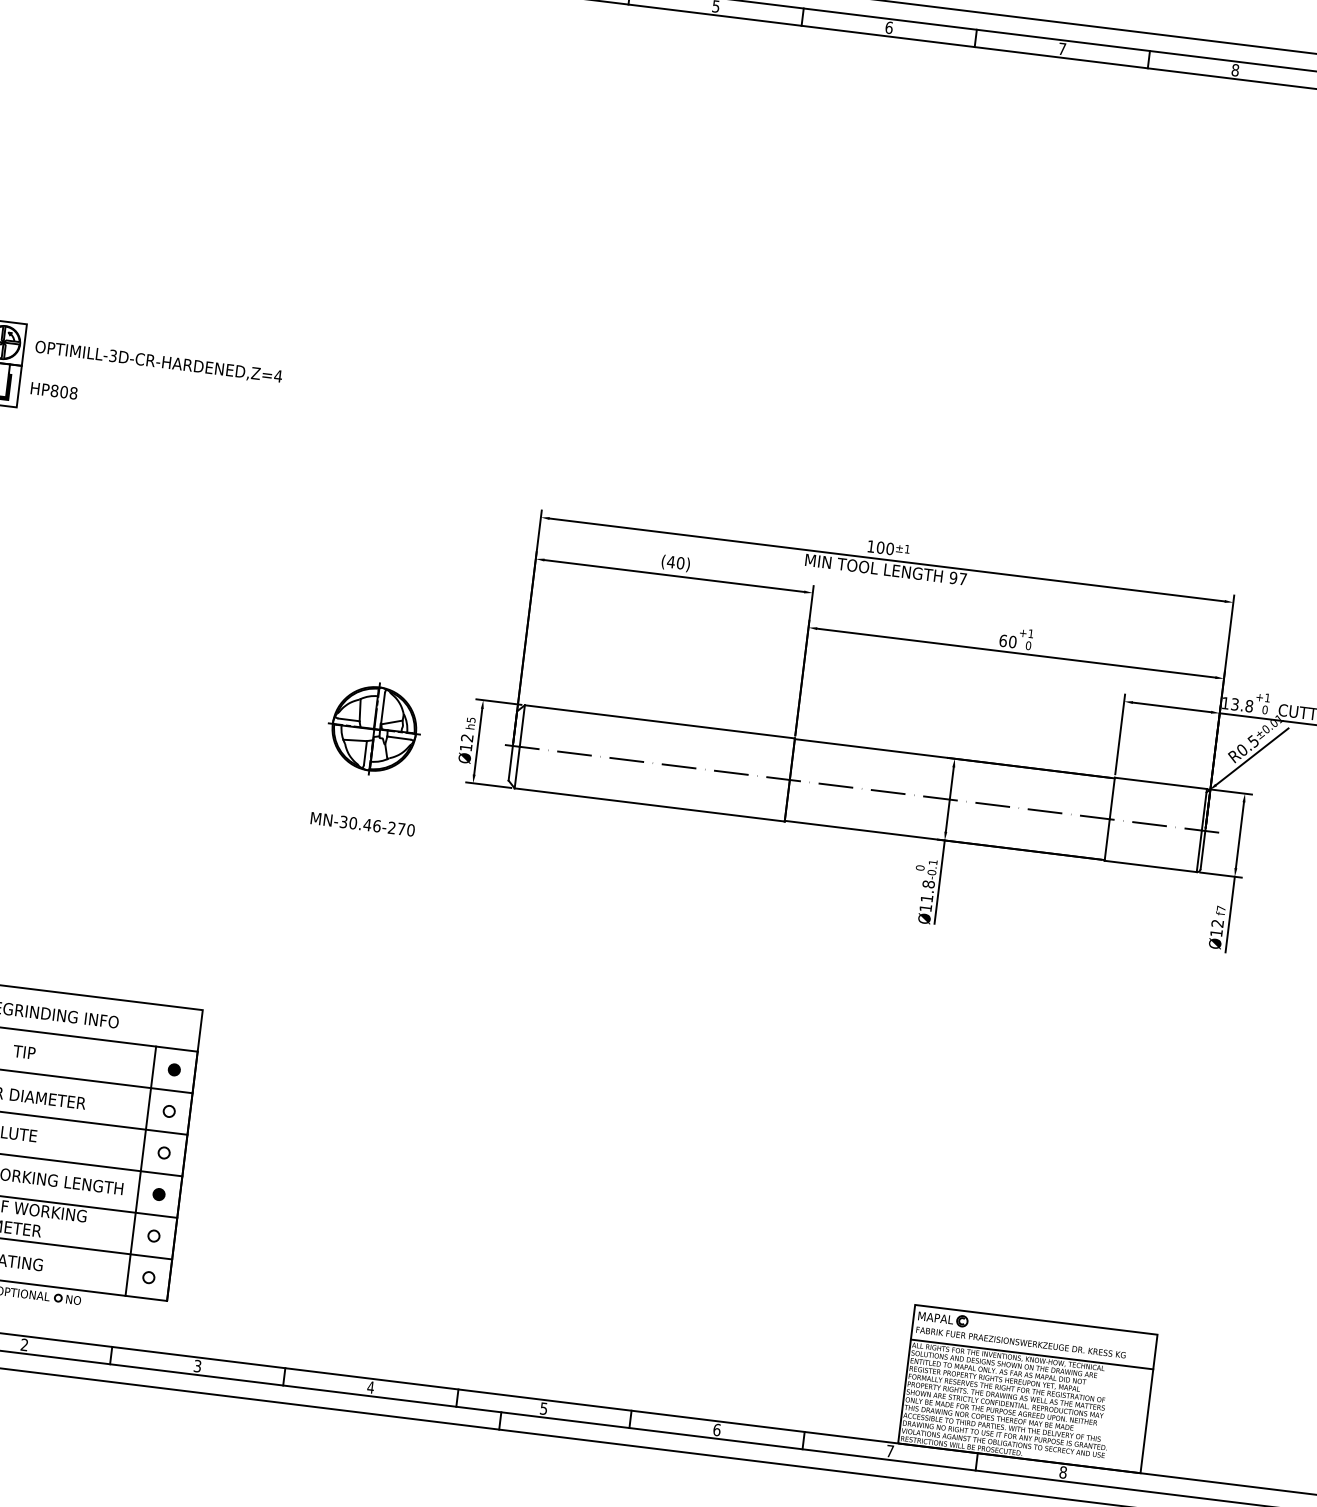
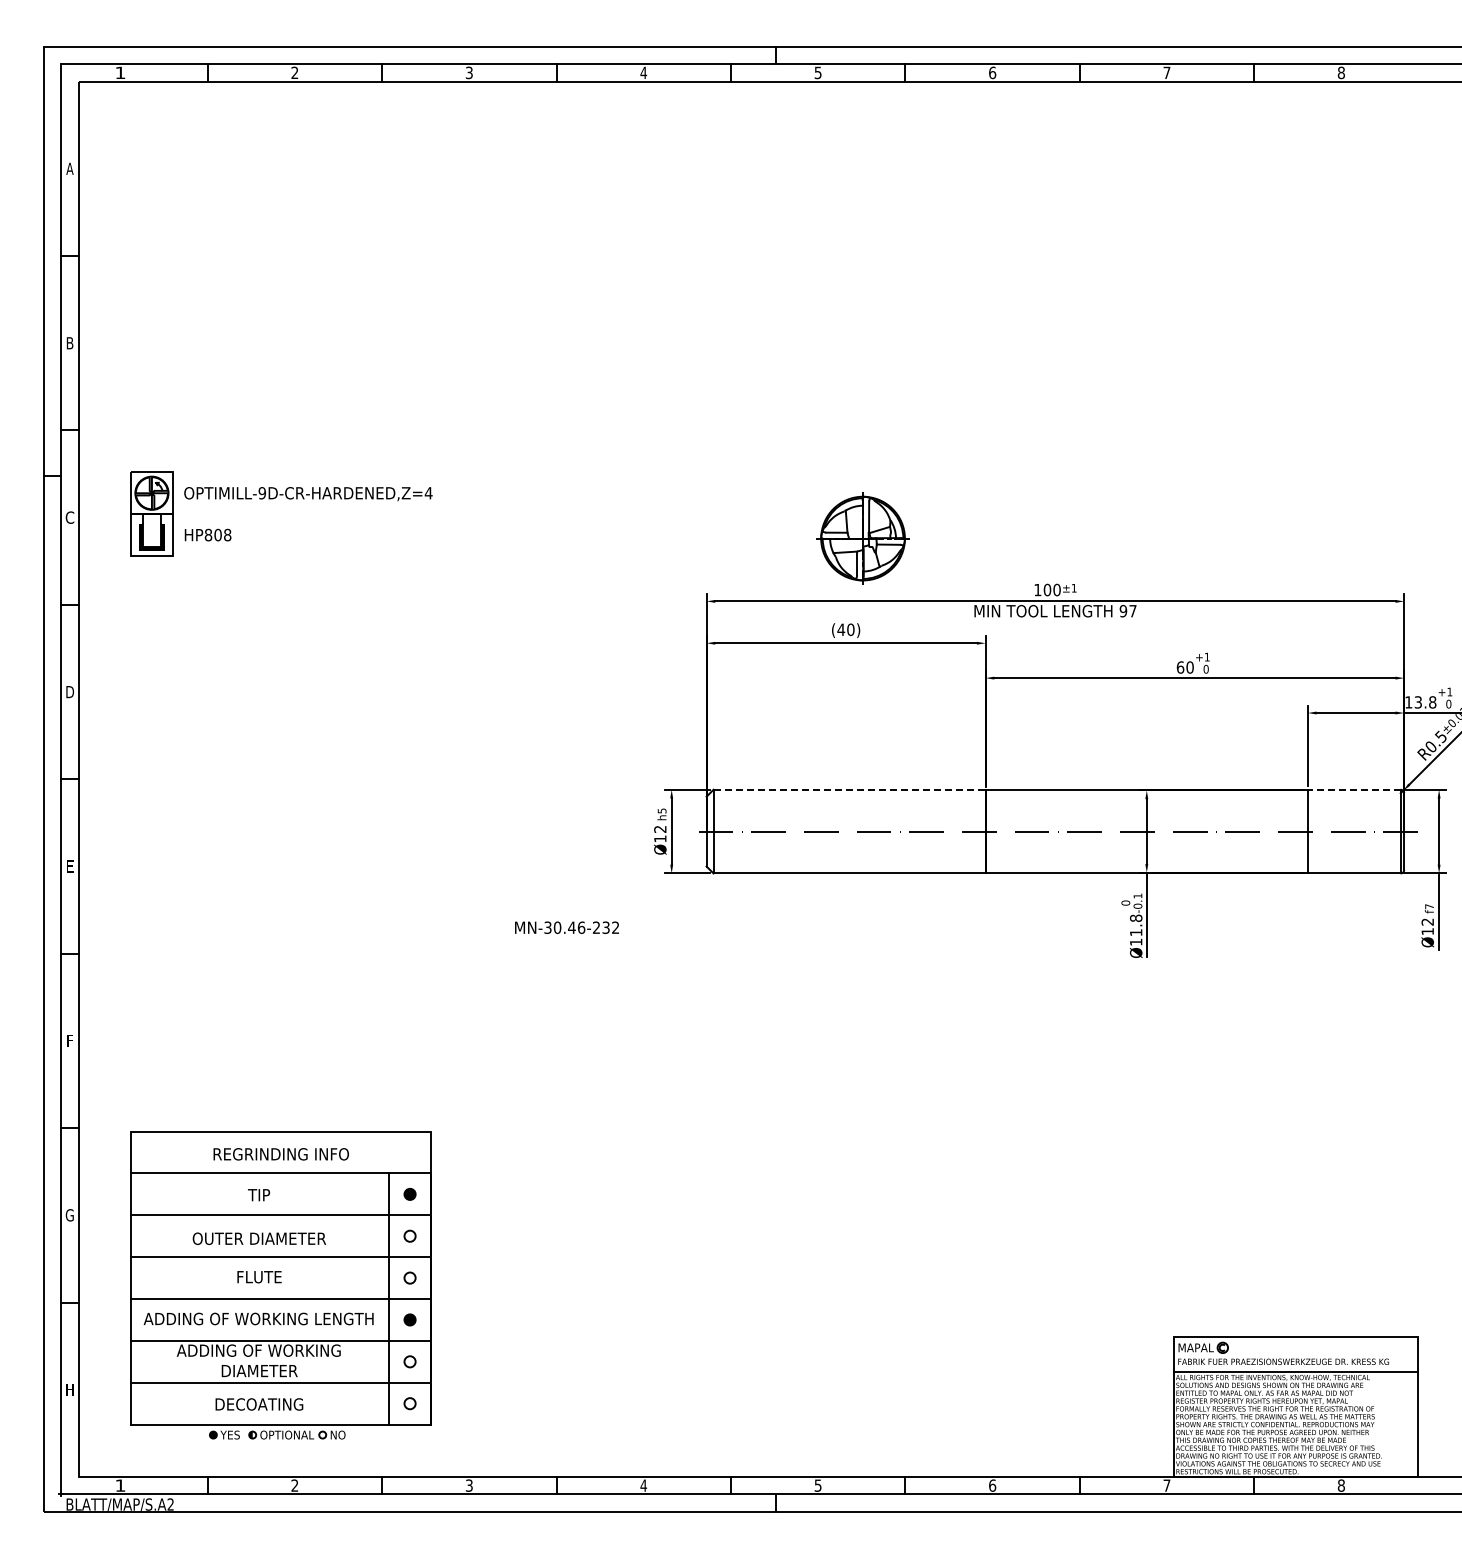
text: (113, 356) -> (262, 493), OPTIMILL-3D-CR-HARDENED,Z=4 -> OPTIMILL-9D-CR-HARDENED,Z=4
line: (660, 721) -> (850, 789), solid -> dashed
part: (373, 728) -> (862, 538), moved
line: (1160, 783) -> (1353, 789), solid -> dashed
text: (405, 829) -> (610, 927), MN-30.46-270 -> MN-30.46-232

